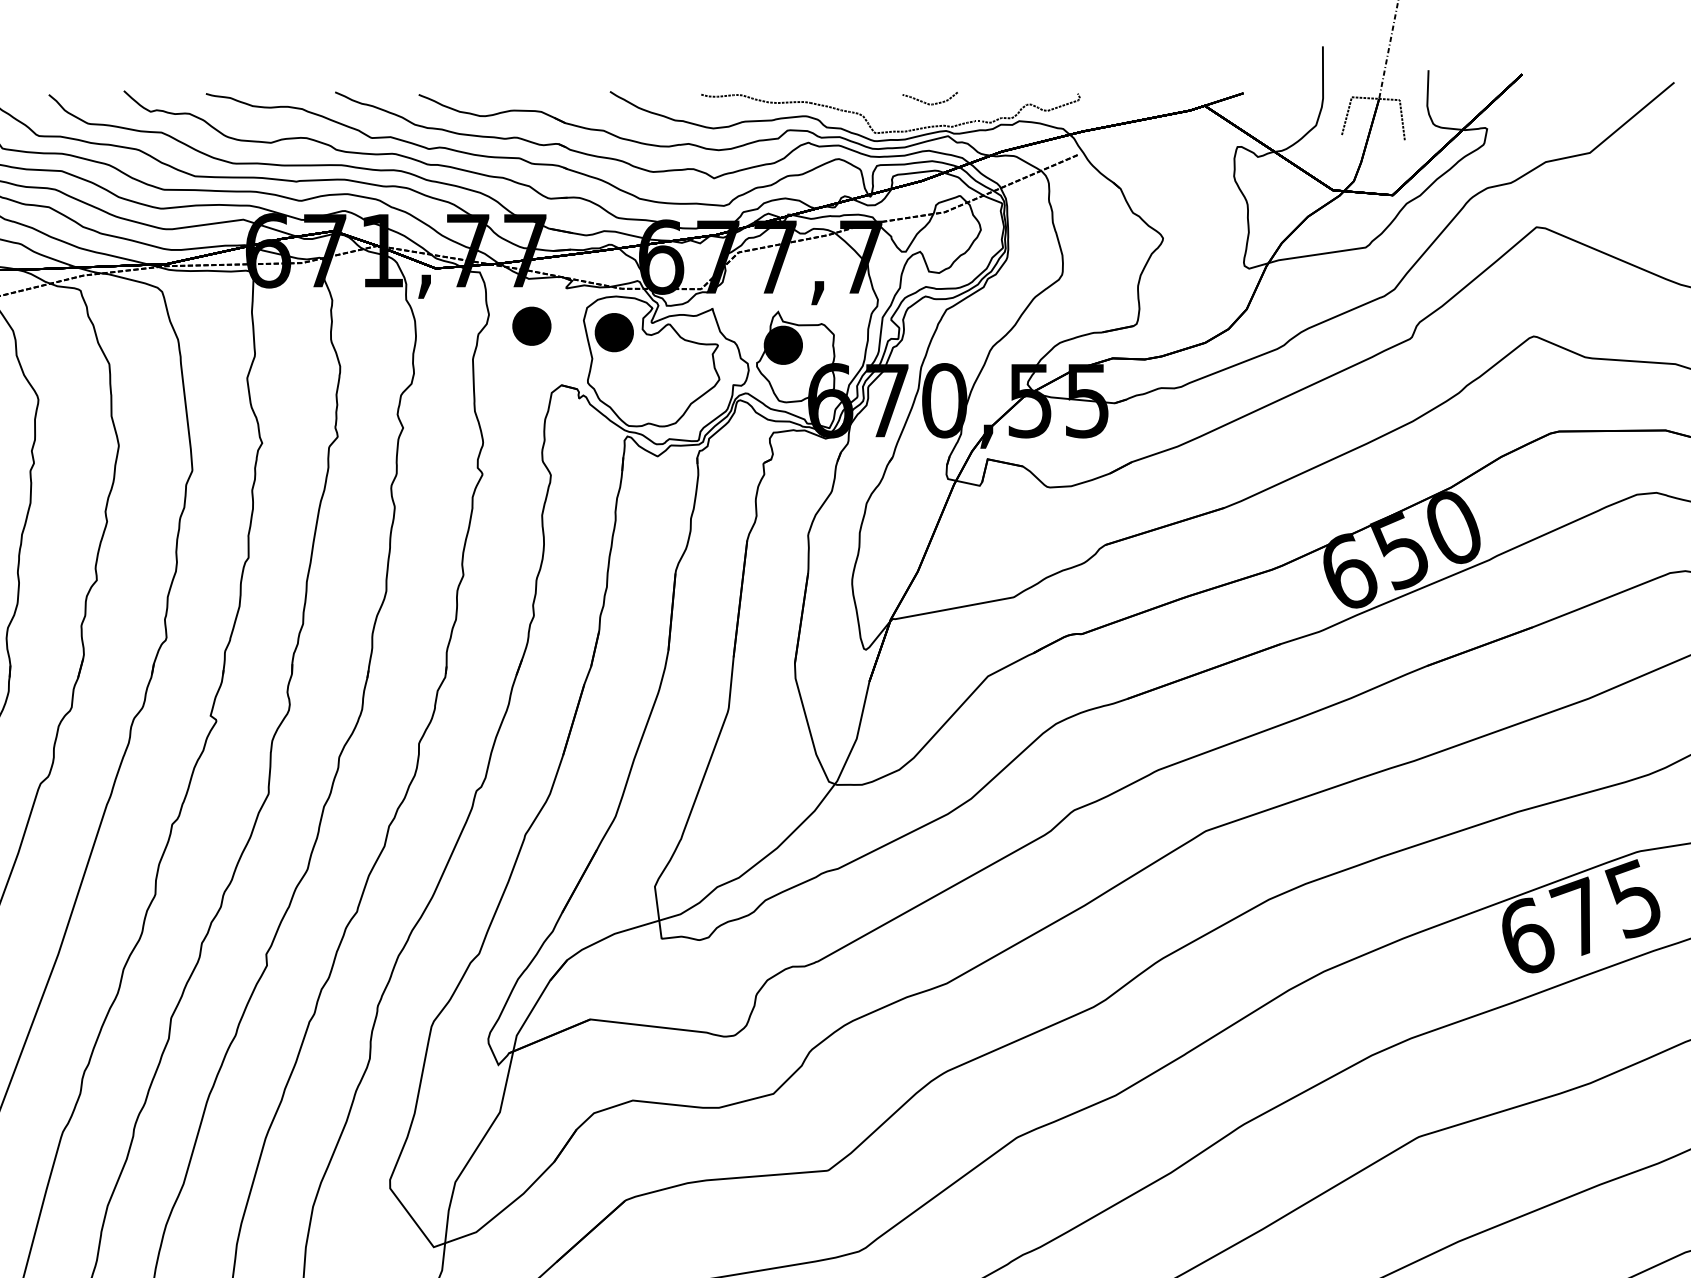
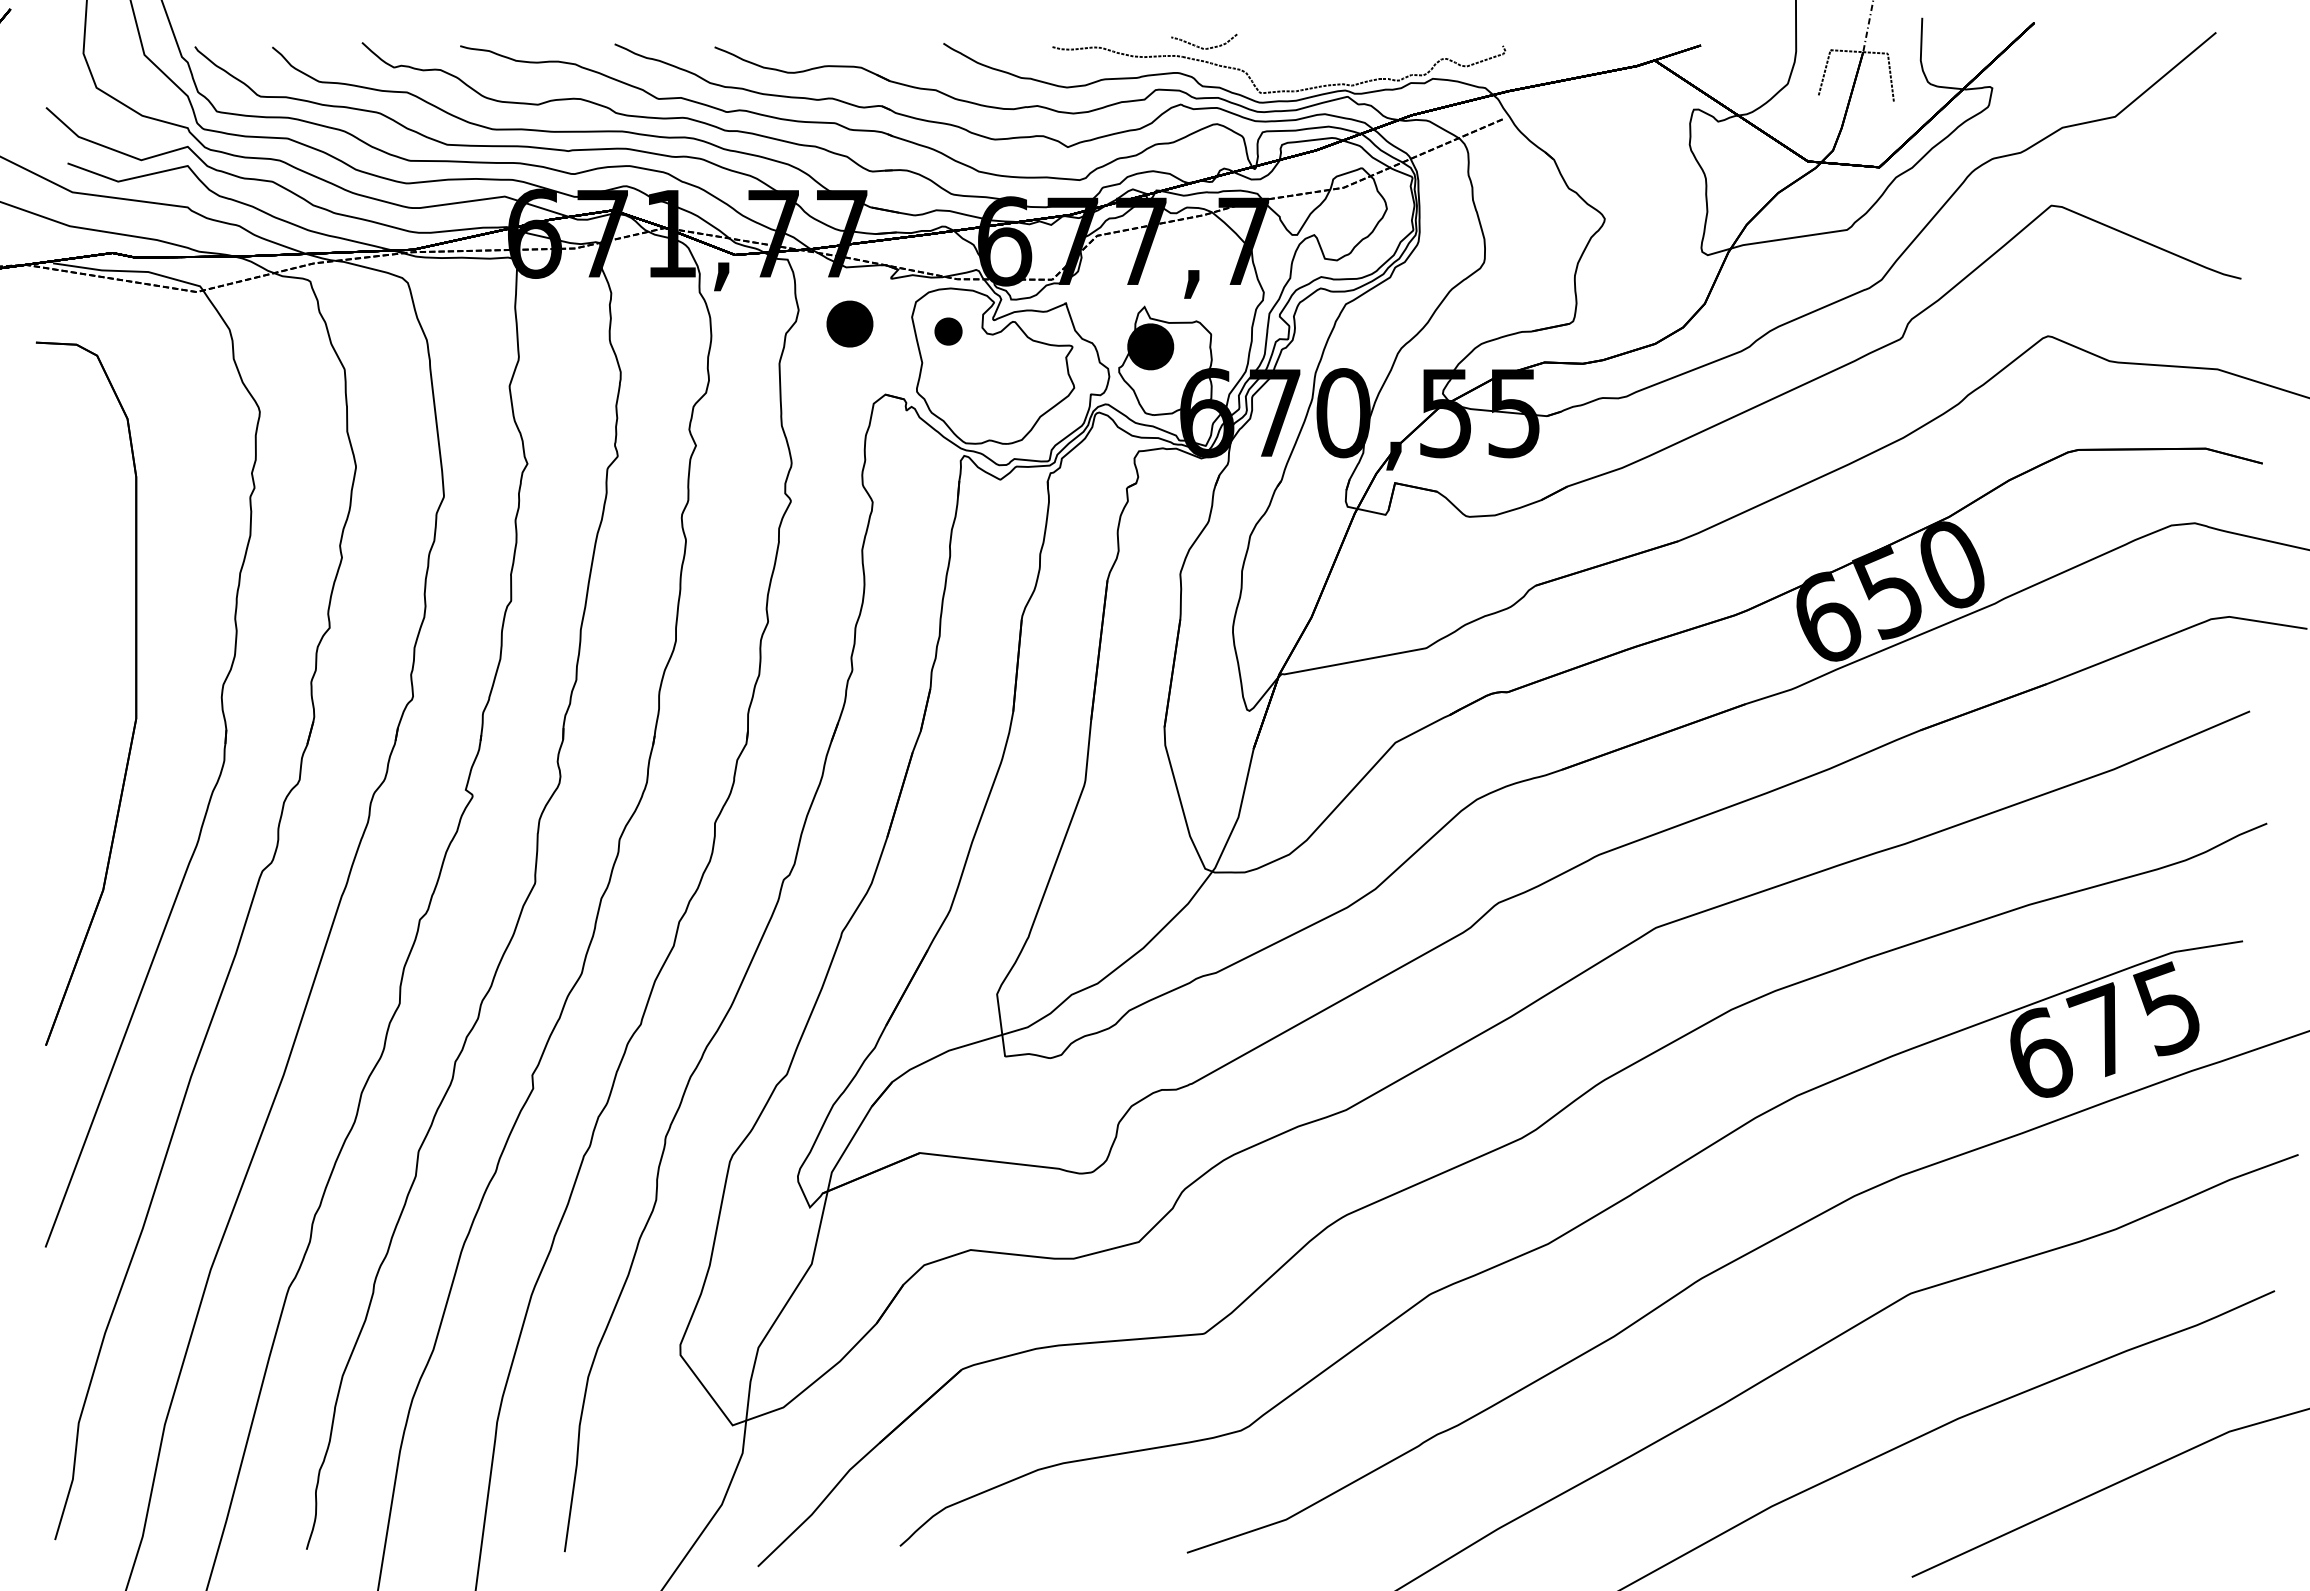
curve: (928, 103) -> (1202, 47), moved
part: (614, 332) -> (948, 331), size x0.6

